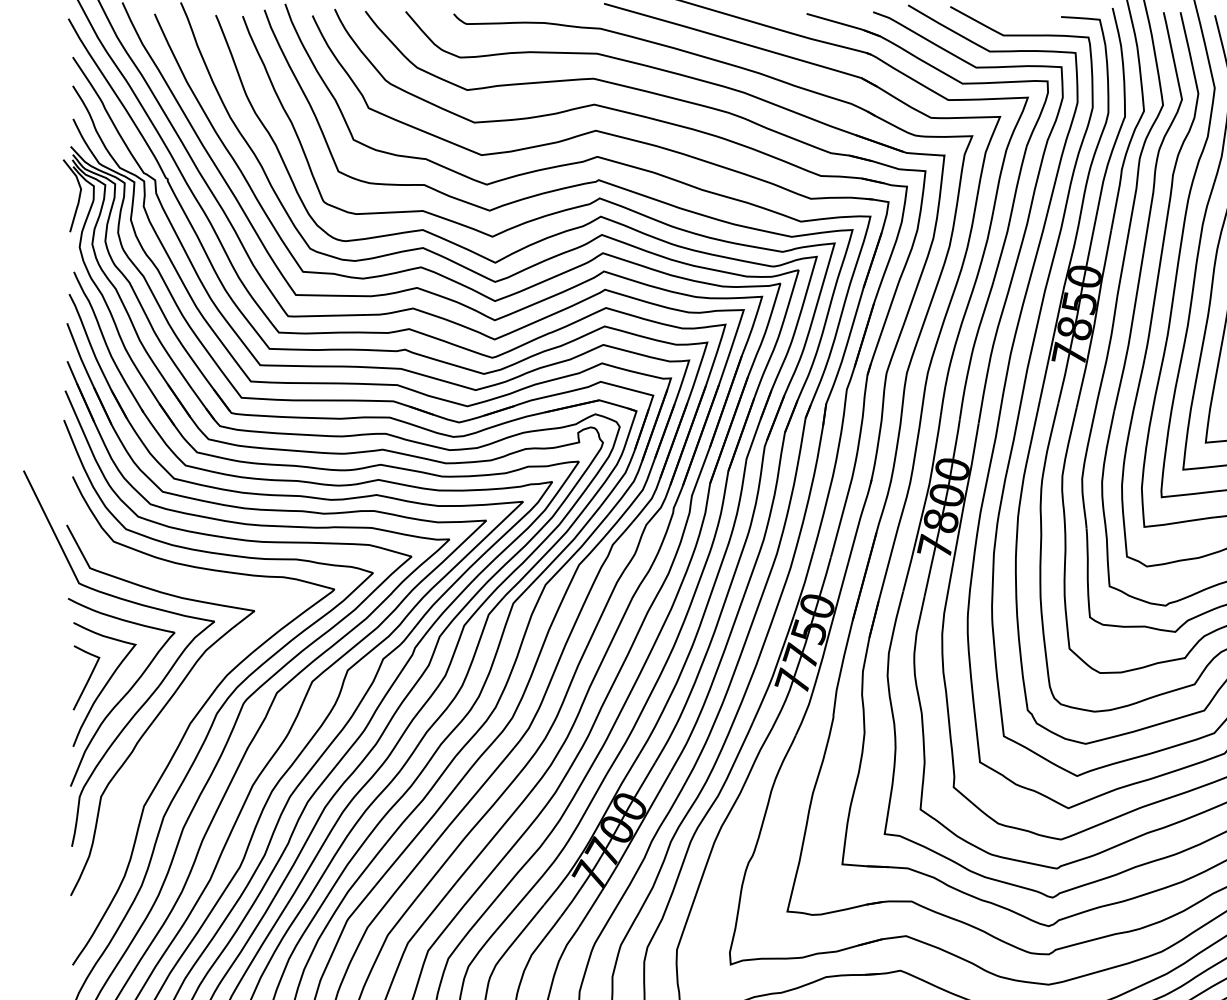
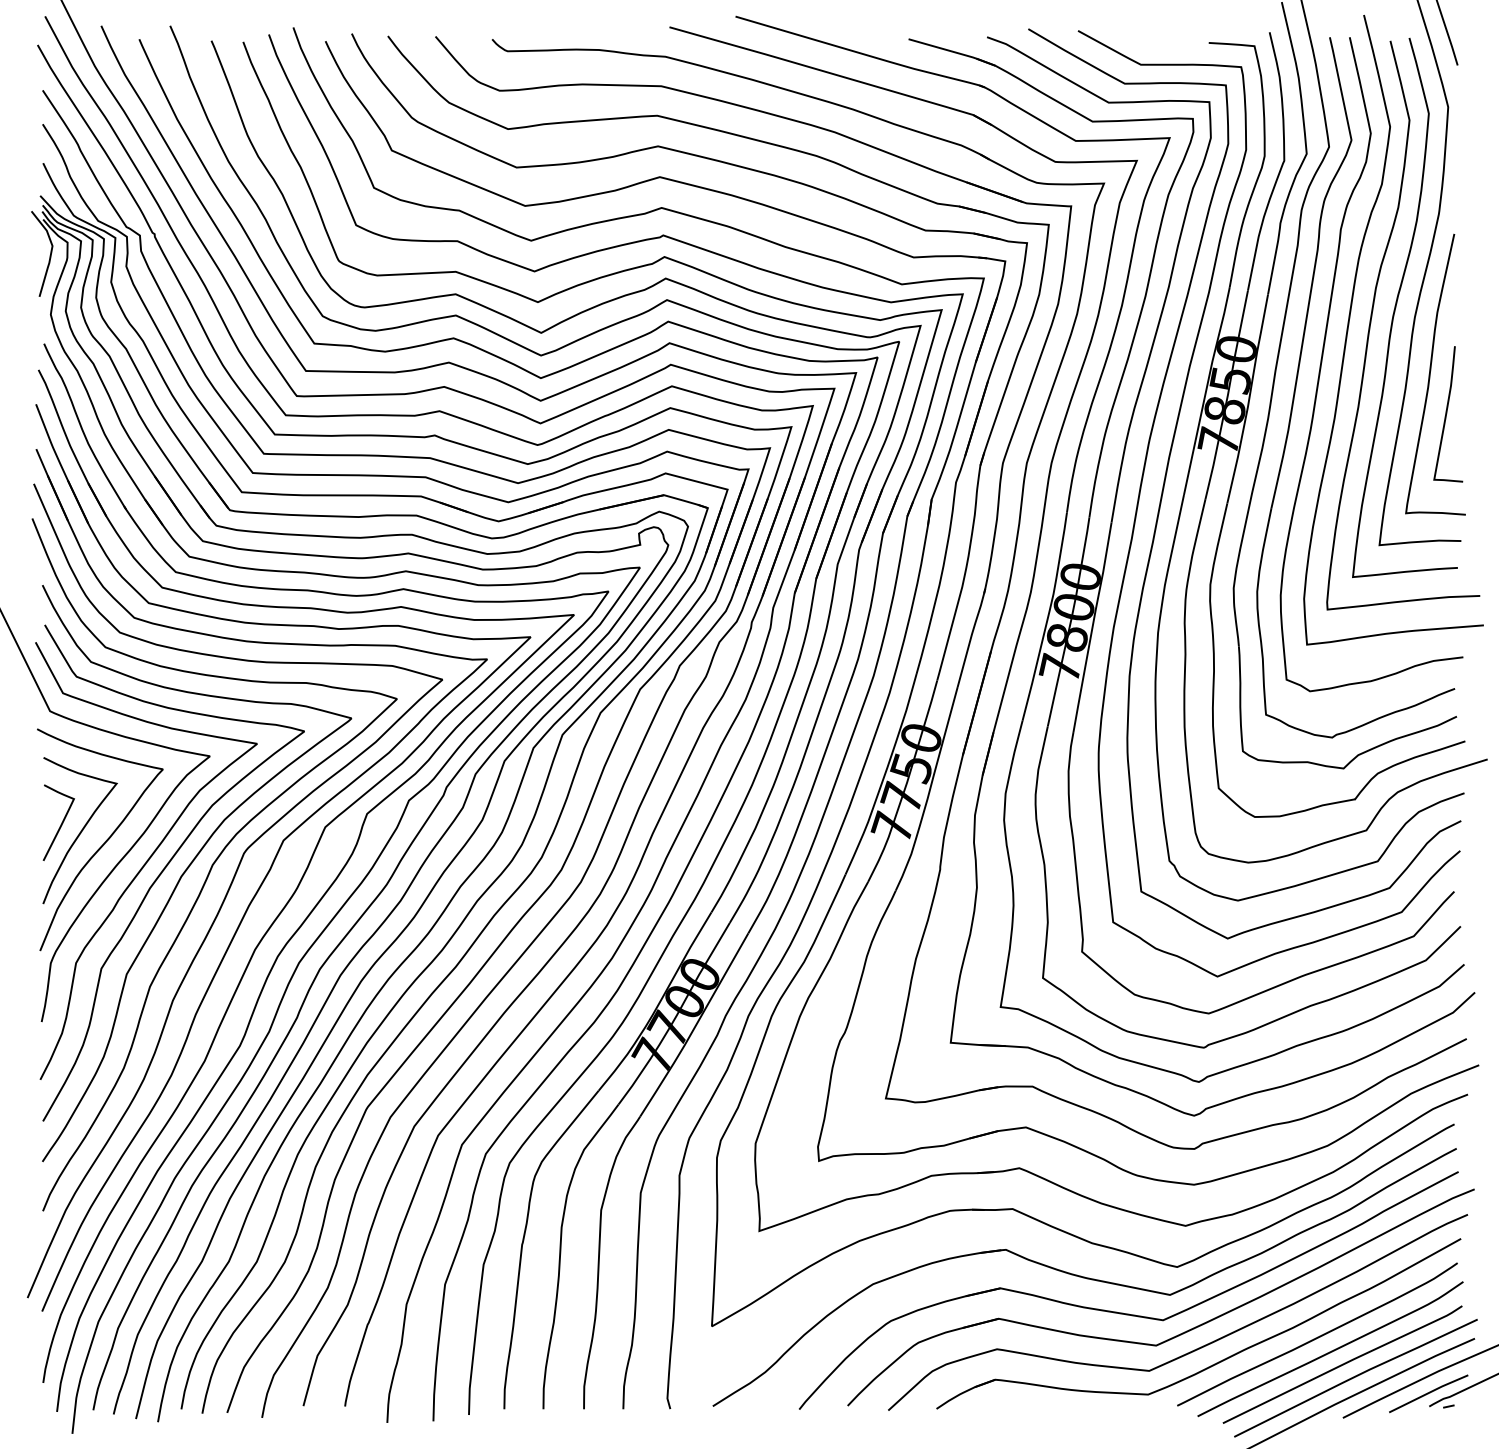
curve: (178, 714) -> (167, 866), added

